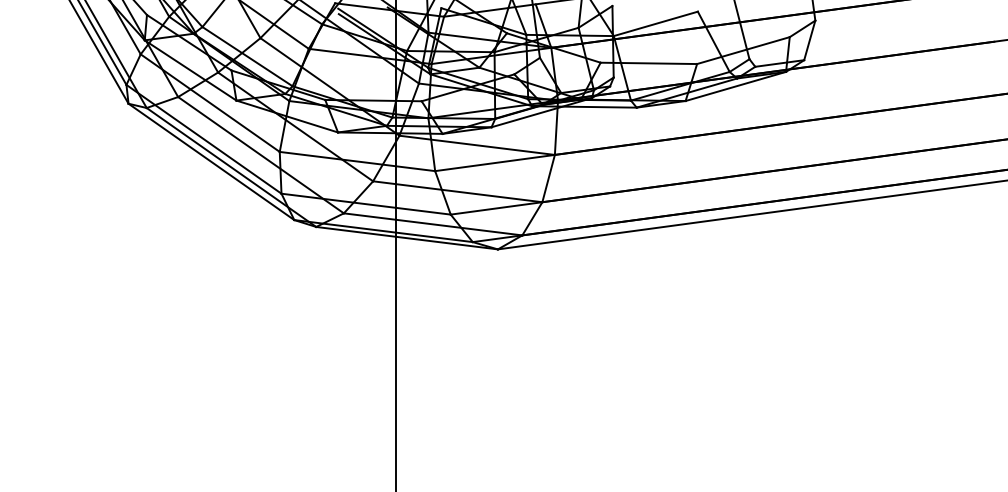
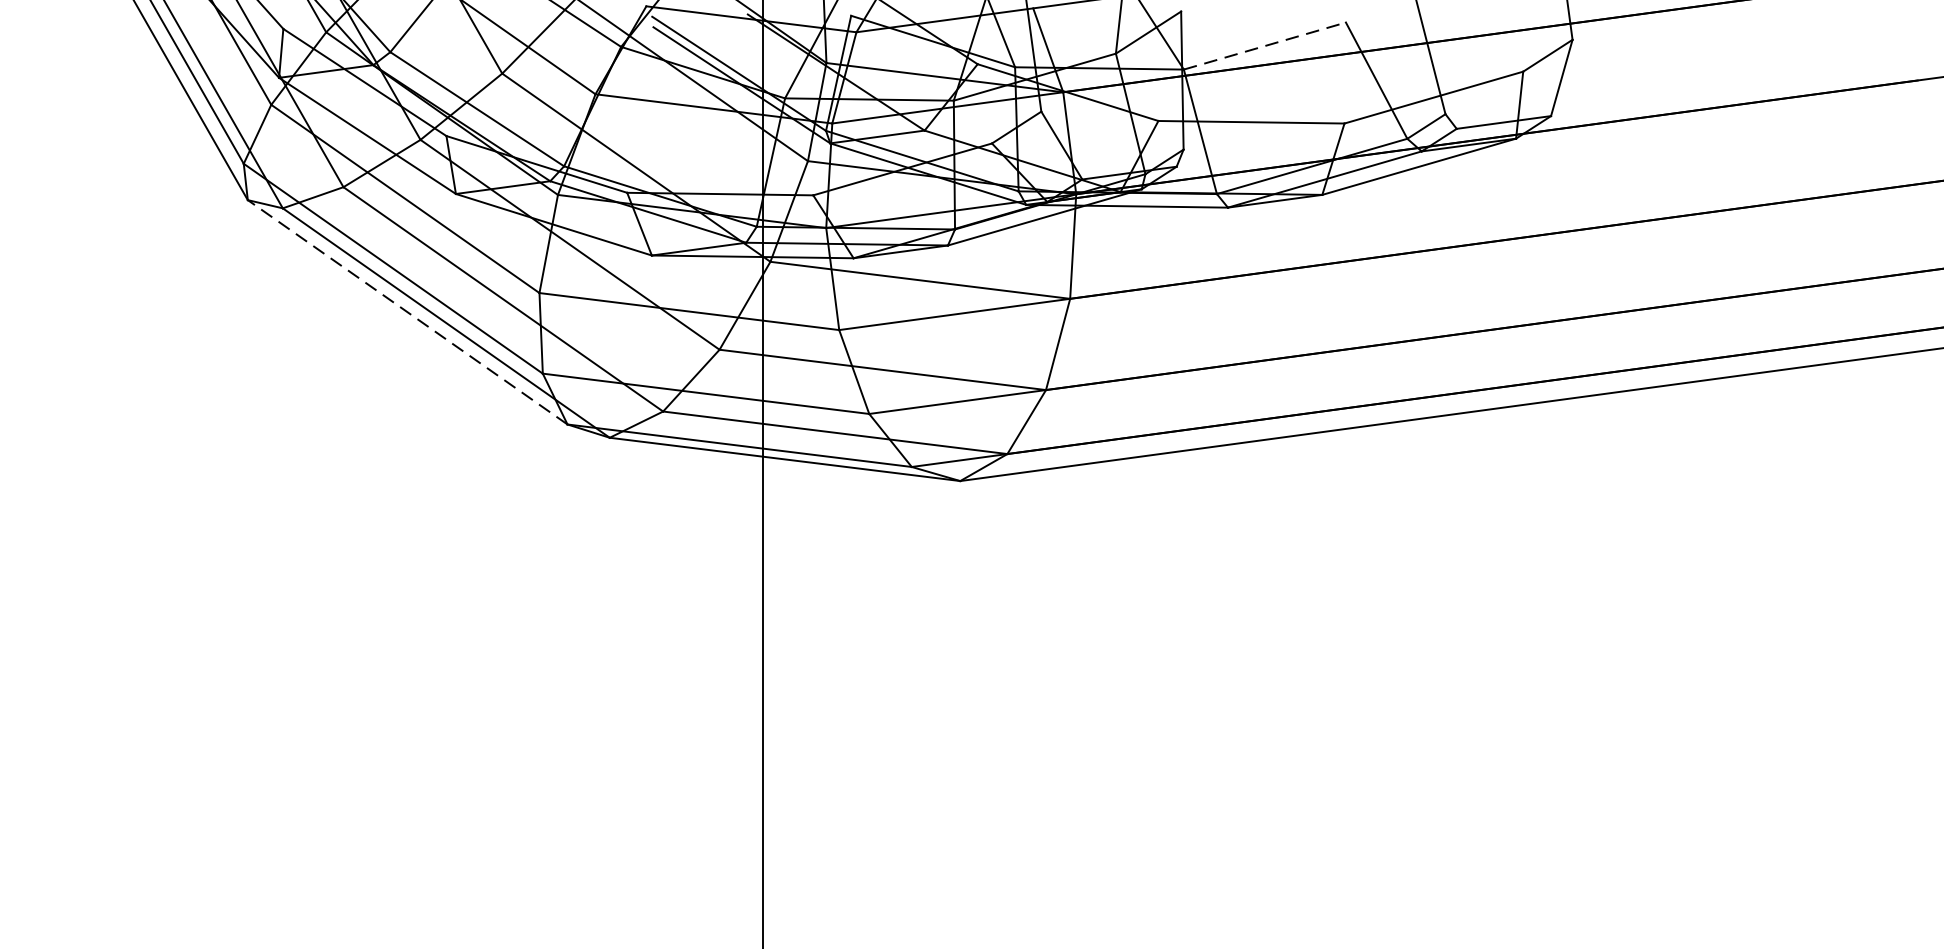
line: (655, 23) -> (1264, 45), solid -> dashed
line: (211, 161) -> (407, 311), solid -> dashed

